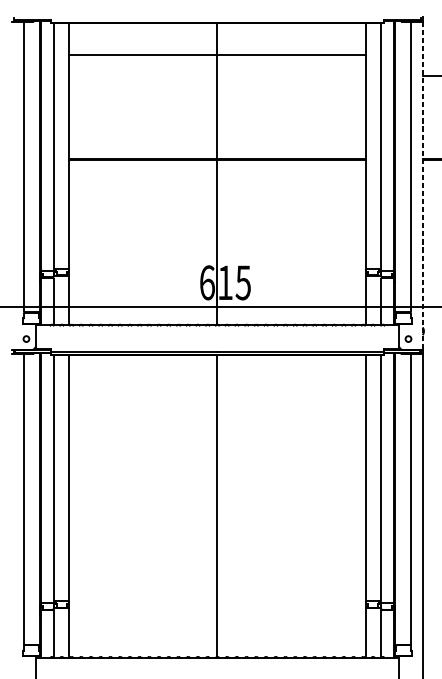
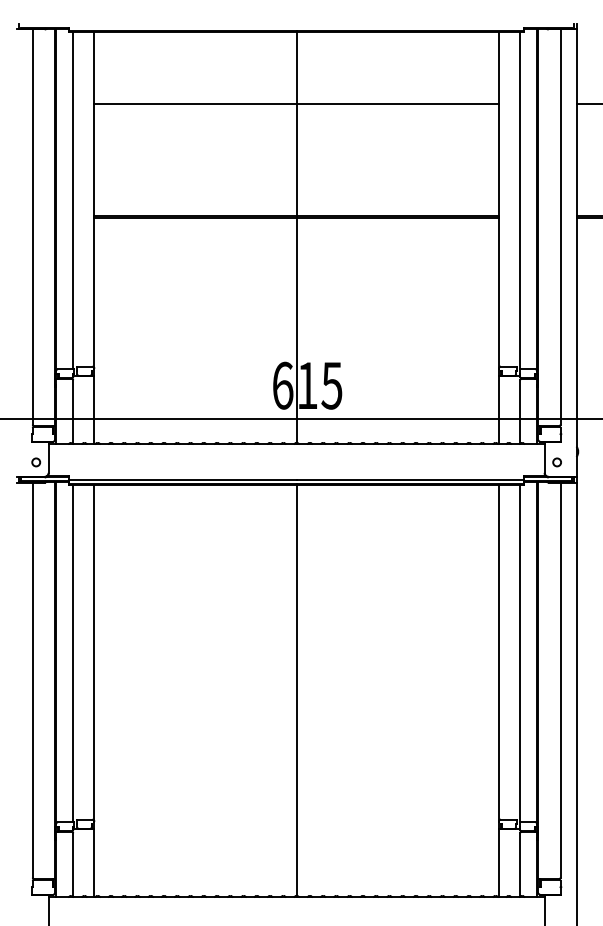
line: (217, 54) -> (296, 103), moved
line: (422, 185) -> (576, 253), dashed -> solid

